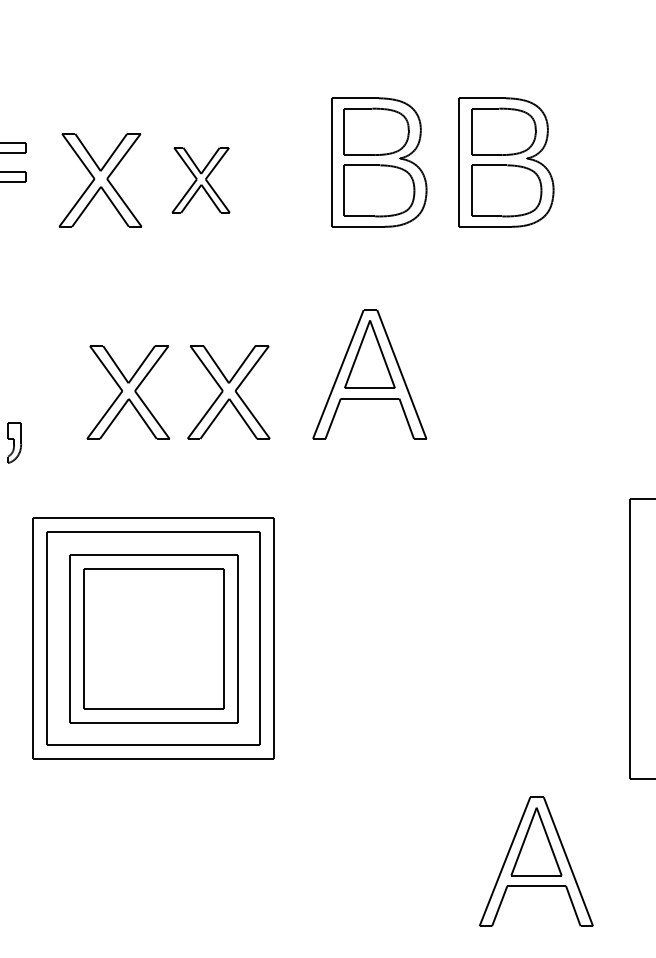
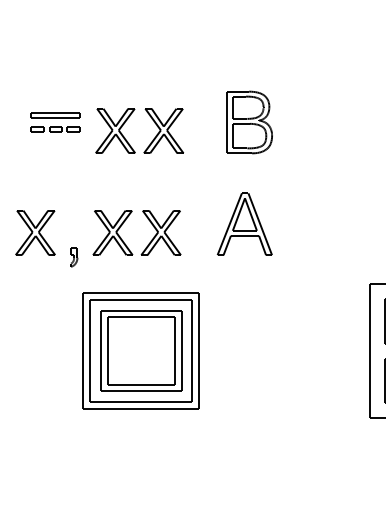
part: (506, 162) -> (310, 122), removed
part: (200, 179) -> (163, 130), size x1.43
part: (150, 374) -> (123, 224), moved
part: (535, 860) -> (324, 457), removed

